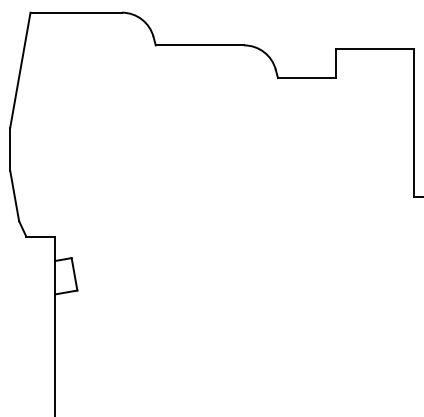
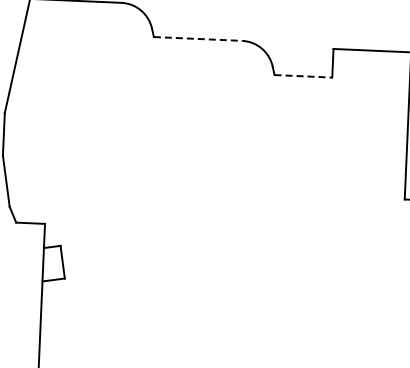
line: (200, 45) -> (198, 39), solid -> dashed
line: (306, 78) -> (302, 76), solid -> dashed

